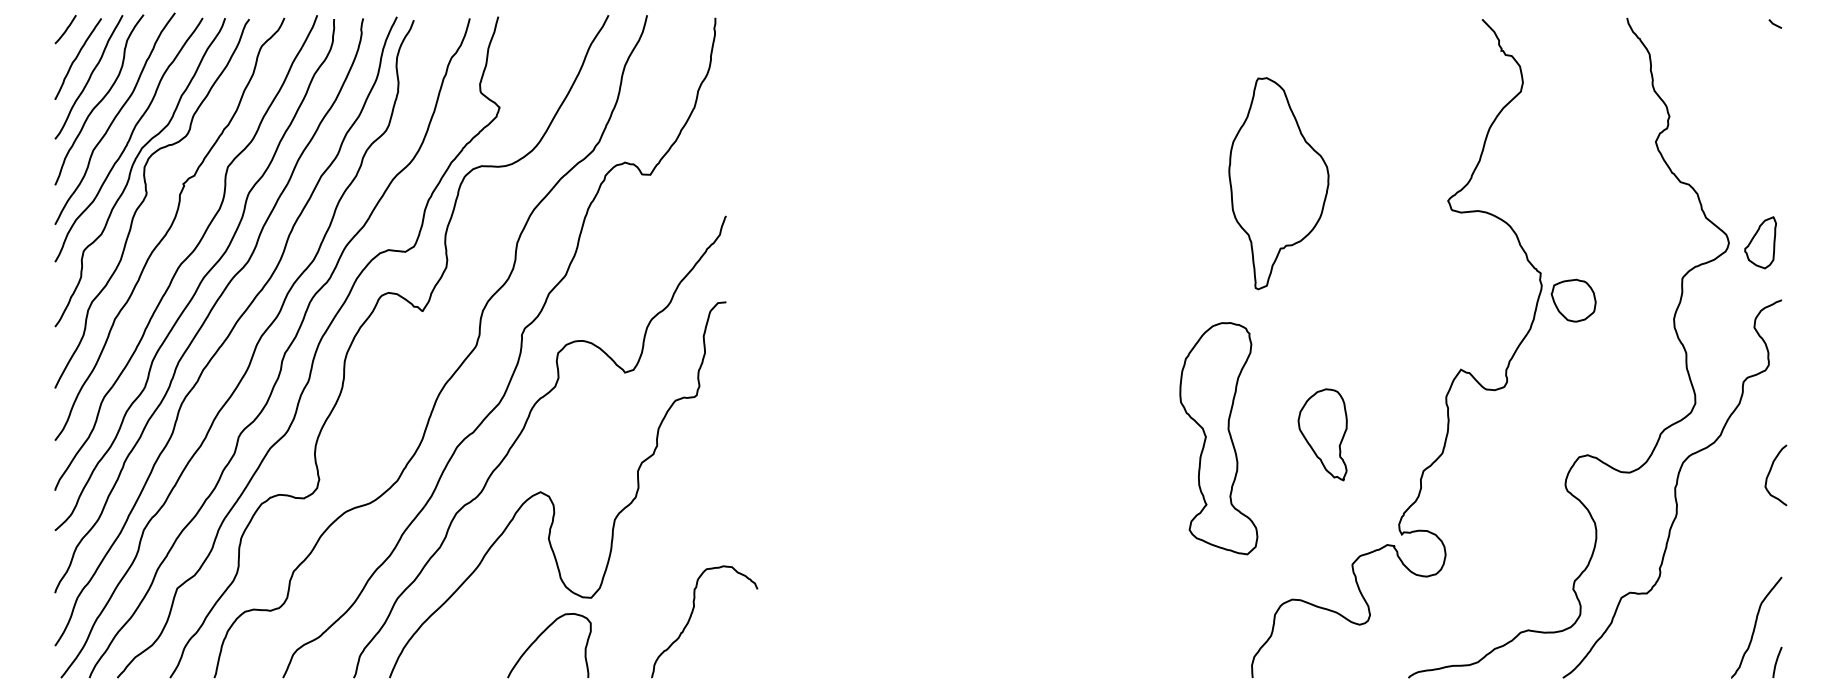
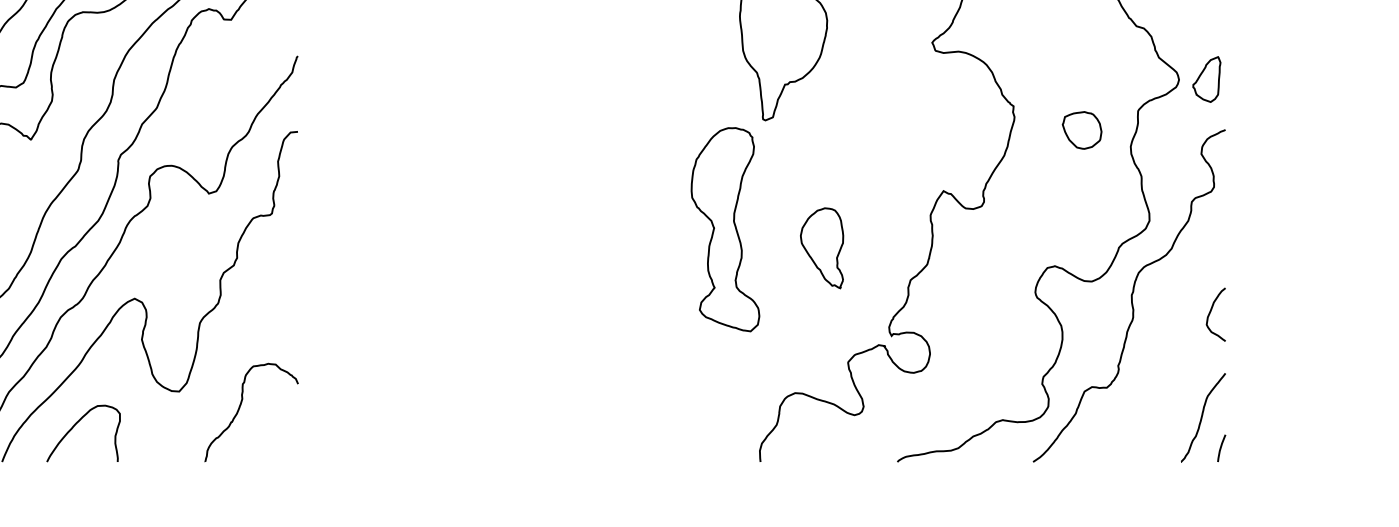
part: (1573, 300) -> (1081, 130), moved
part: (1218, 438) -> (725, 229), moved
curve: (1770, 472) -> (1211, 312), moved
curve: (691, 617) -> (240, 408), moved
curve: (540, 636) -> (75, 425), moved

